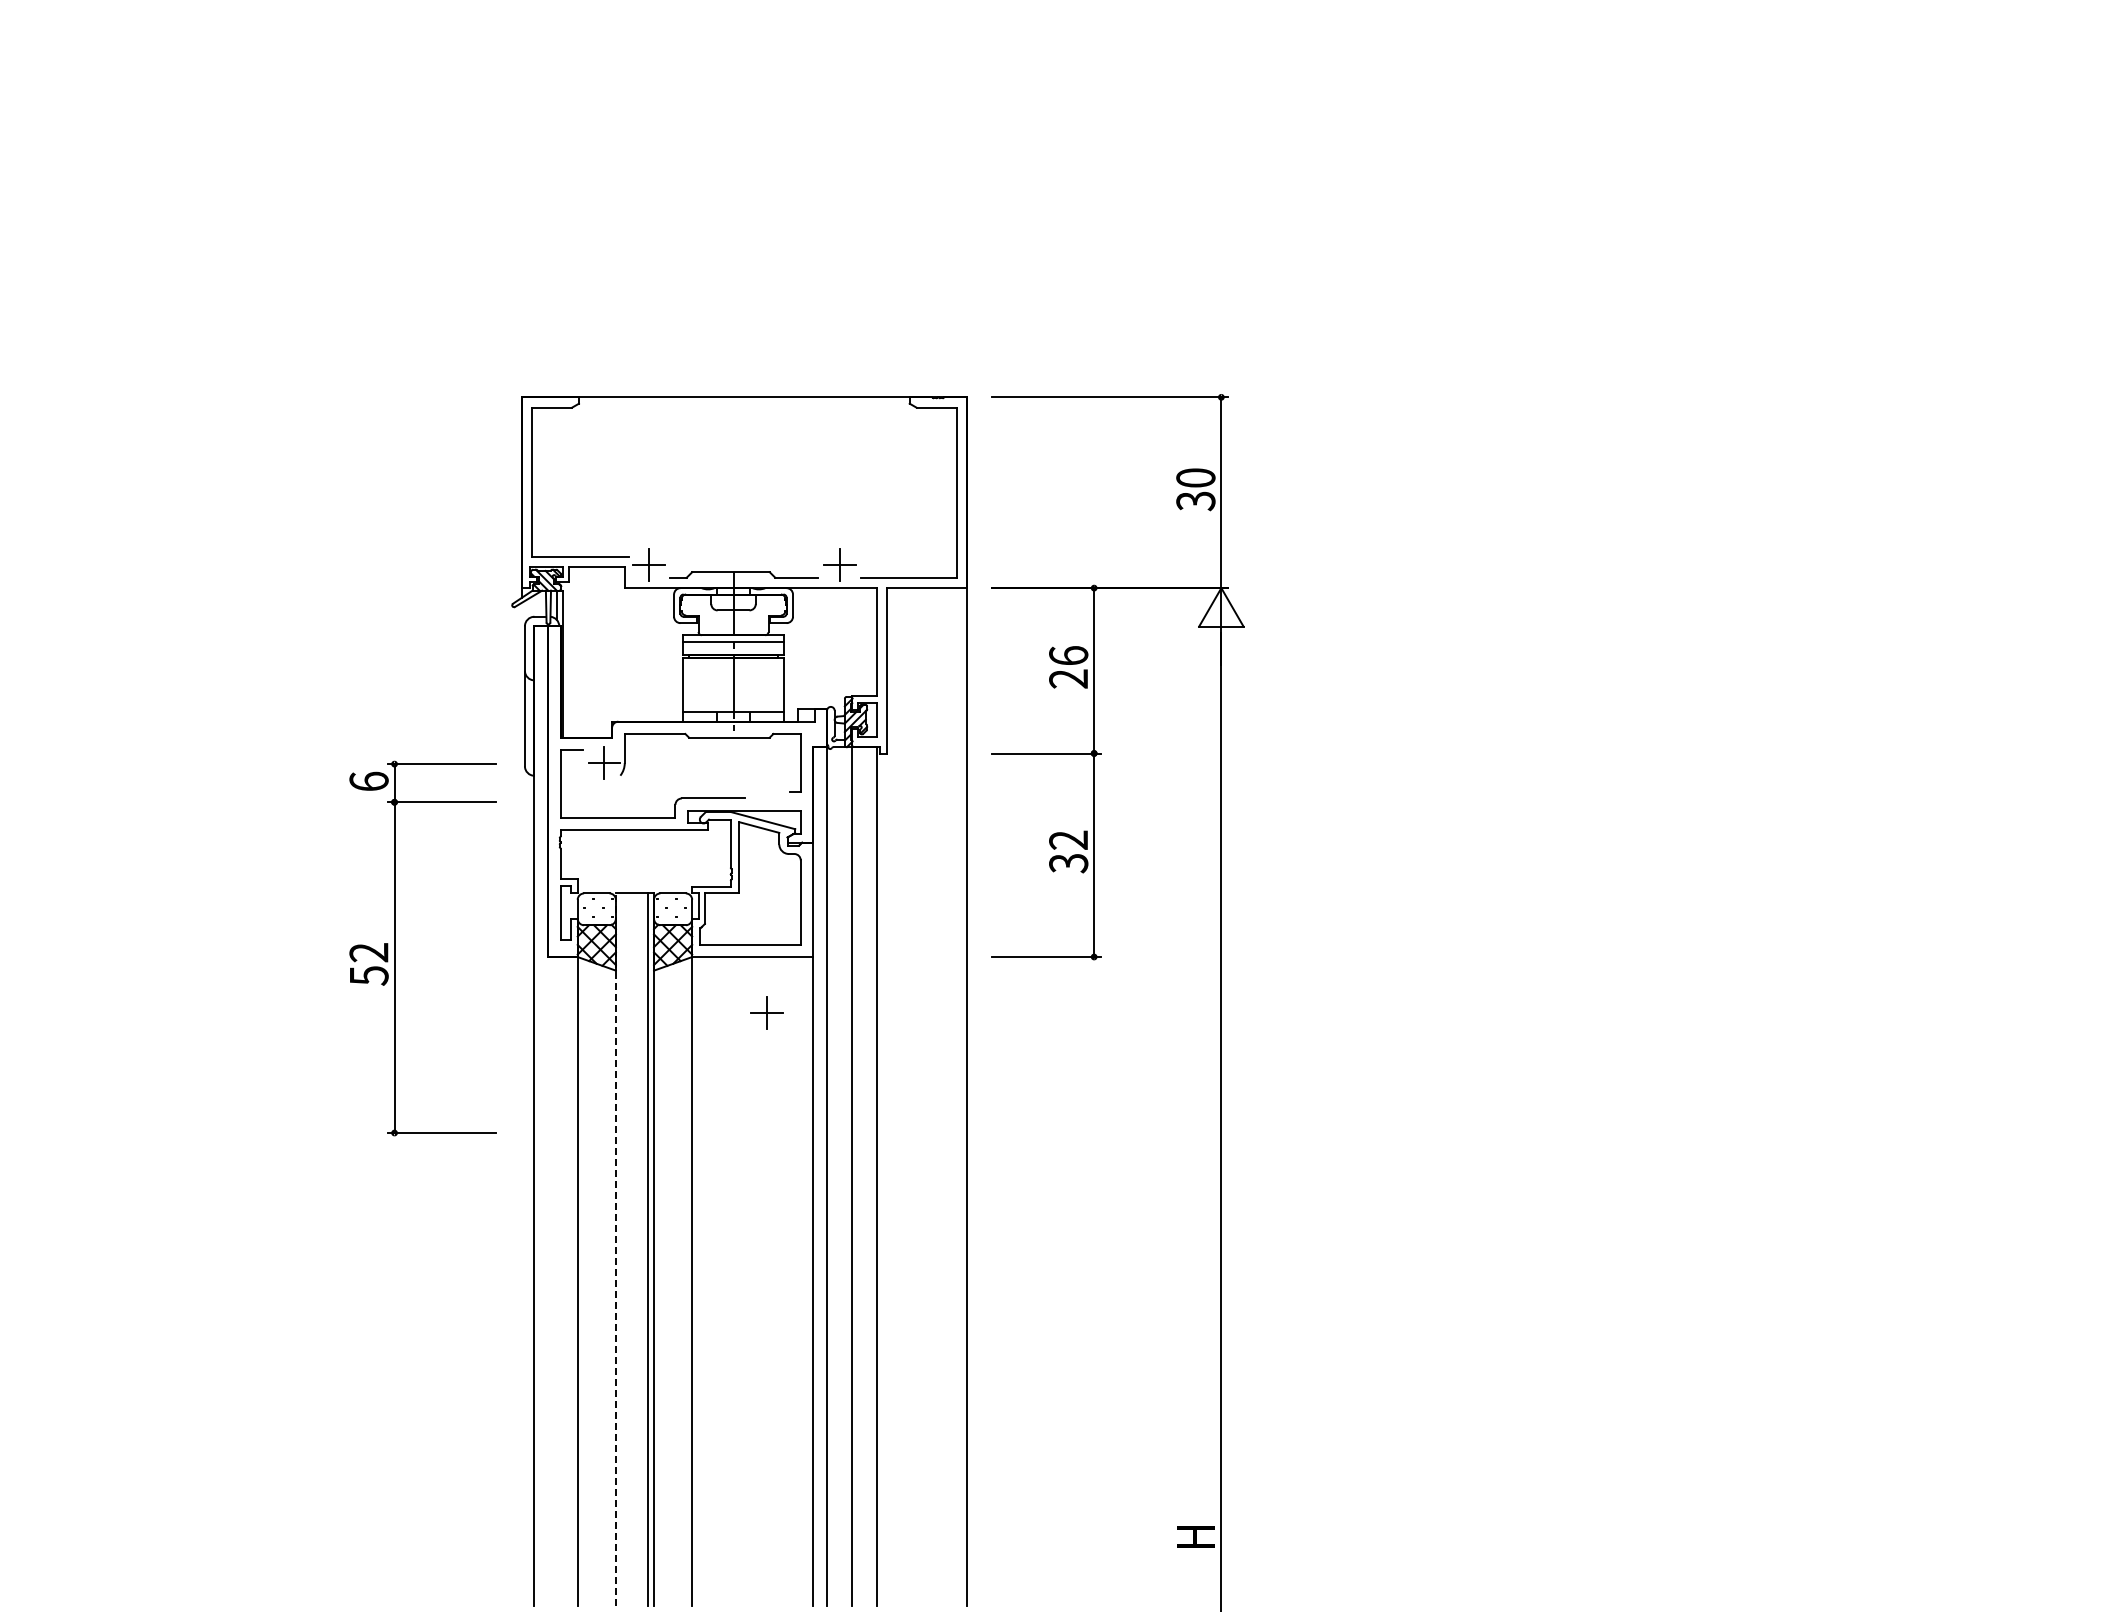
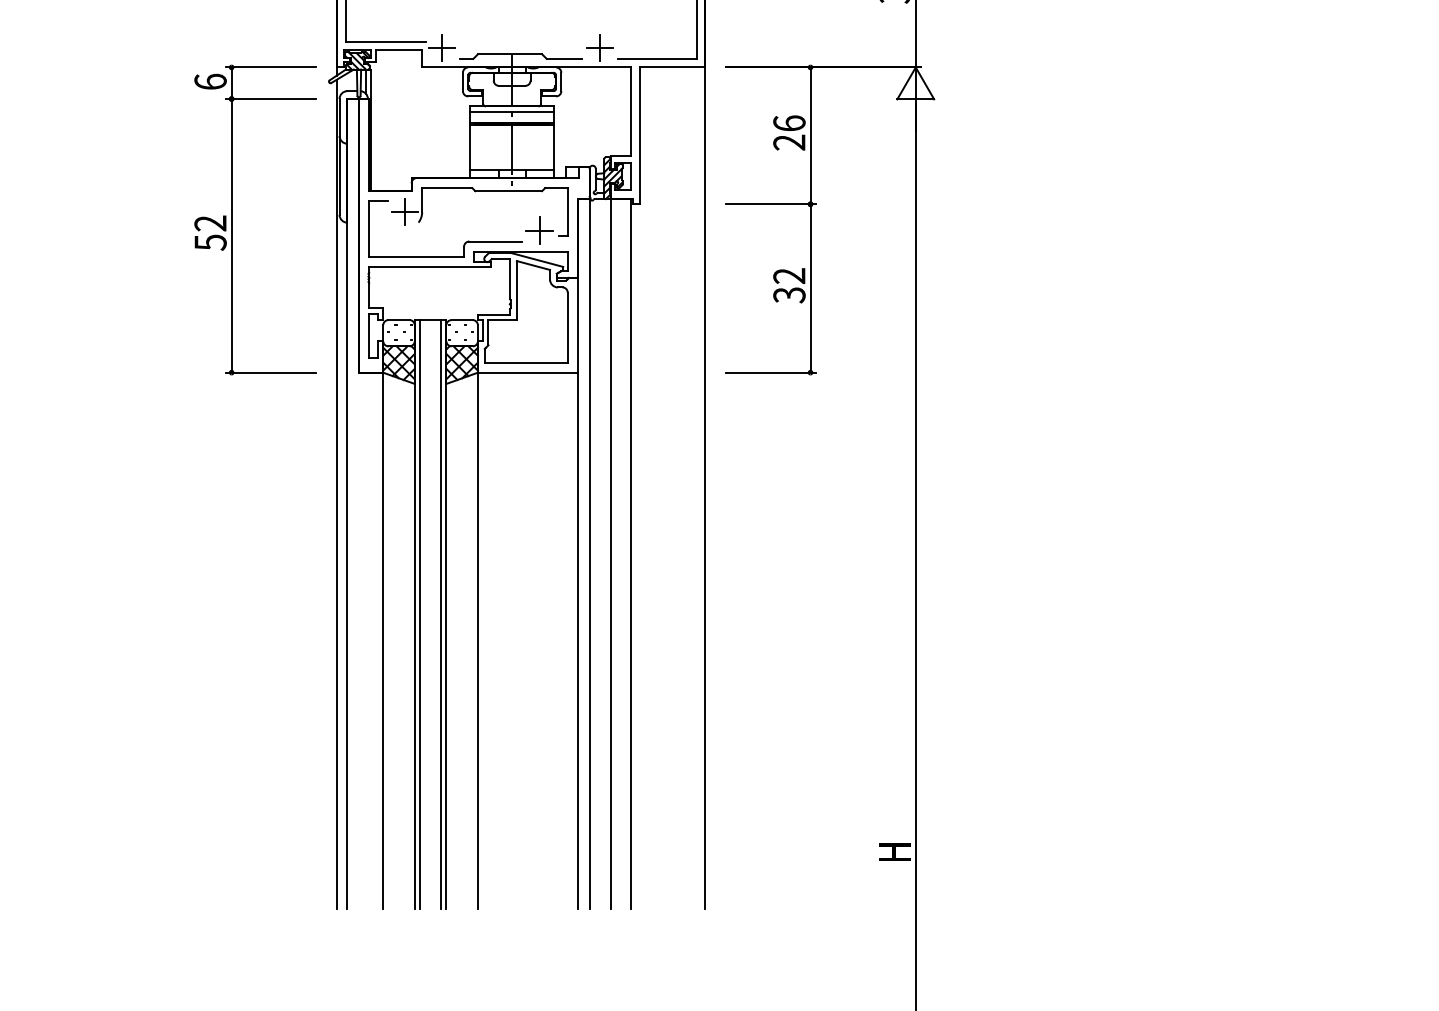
part: (395, 948) -> (232, 220), moved
part: (766, 1012) -> (539, 229), moved
line: (521, 1103) -> (336, 493), added
line: (615, 1249) -> (414, 614), dashed -> solid
line: (622, 1249) -> (420, 614), added

